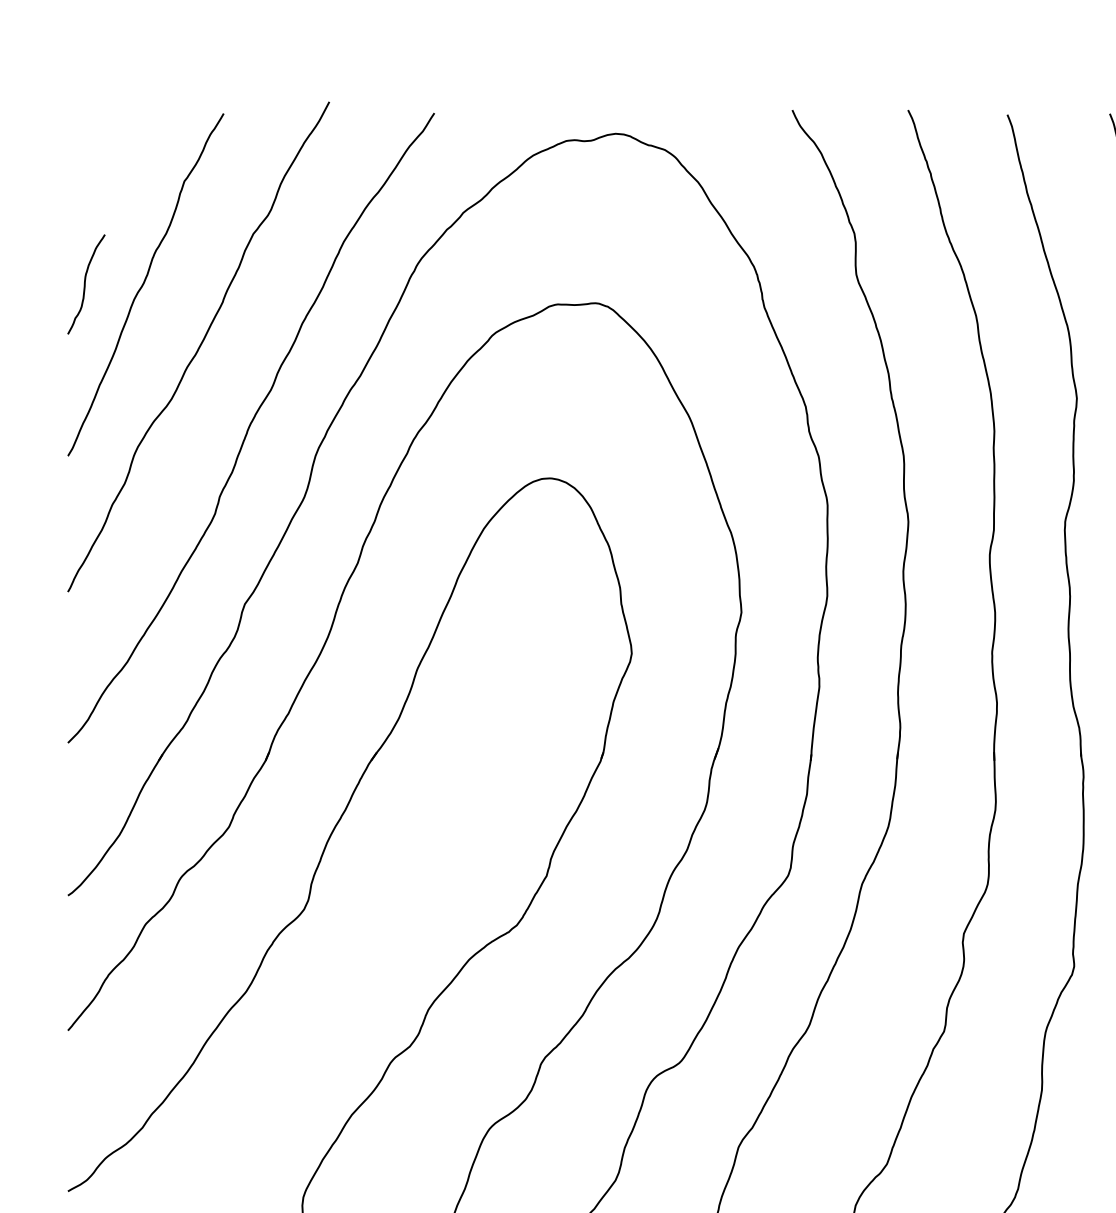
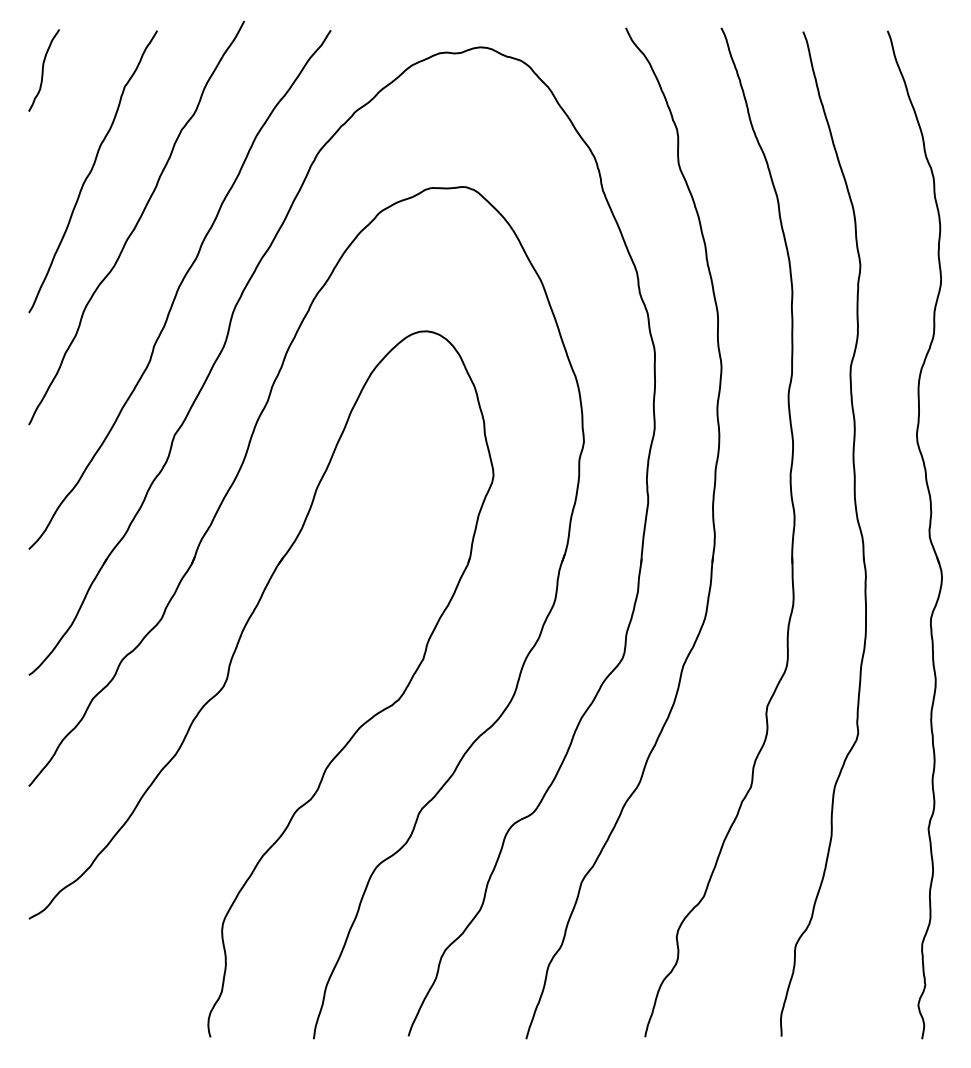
curve: (85, 284) -> (43, 70), moved

